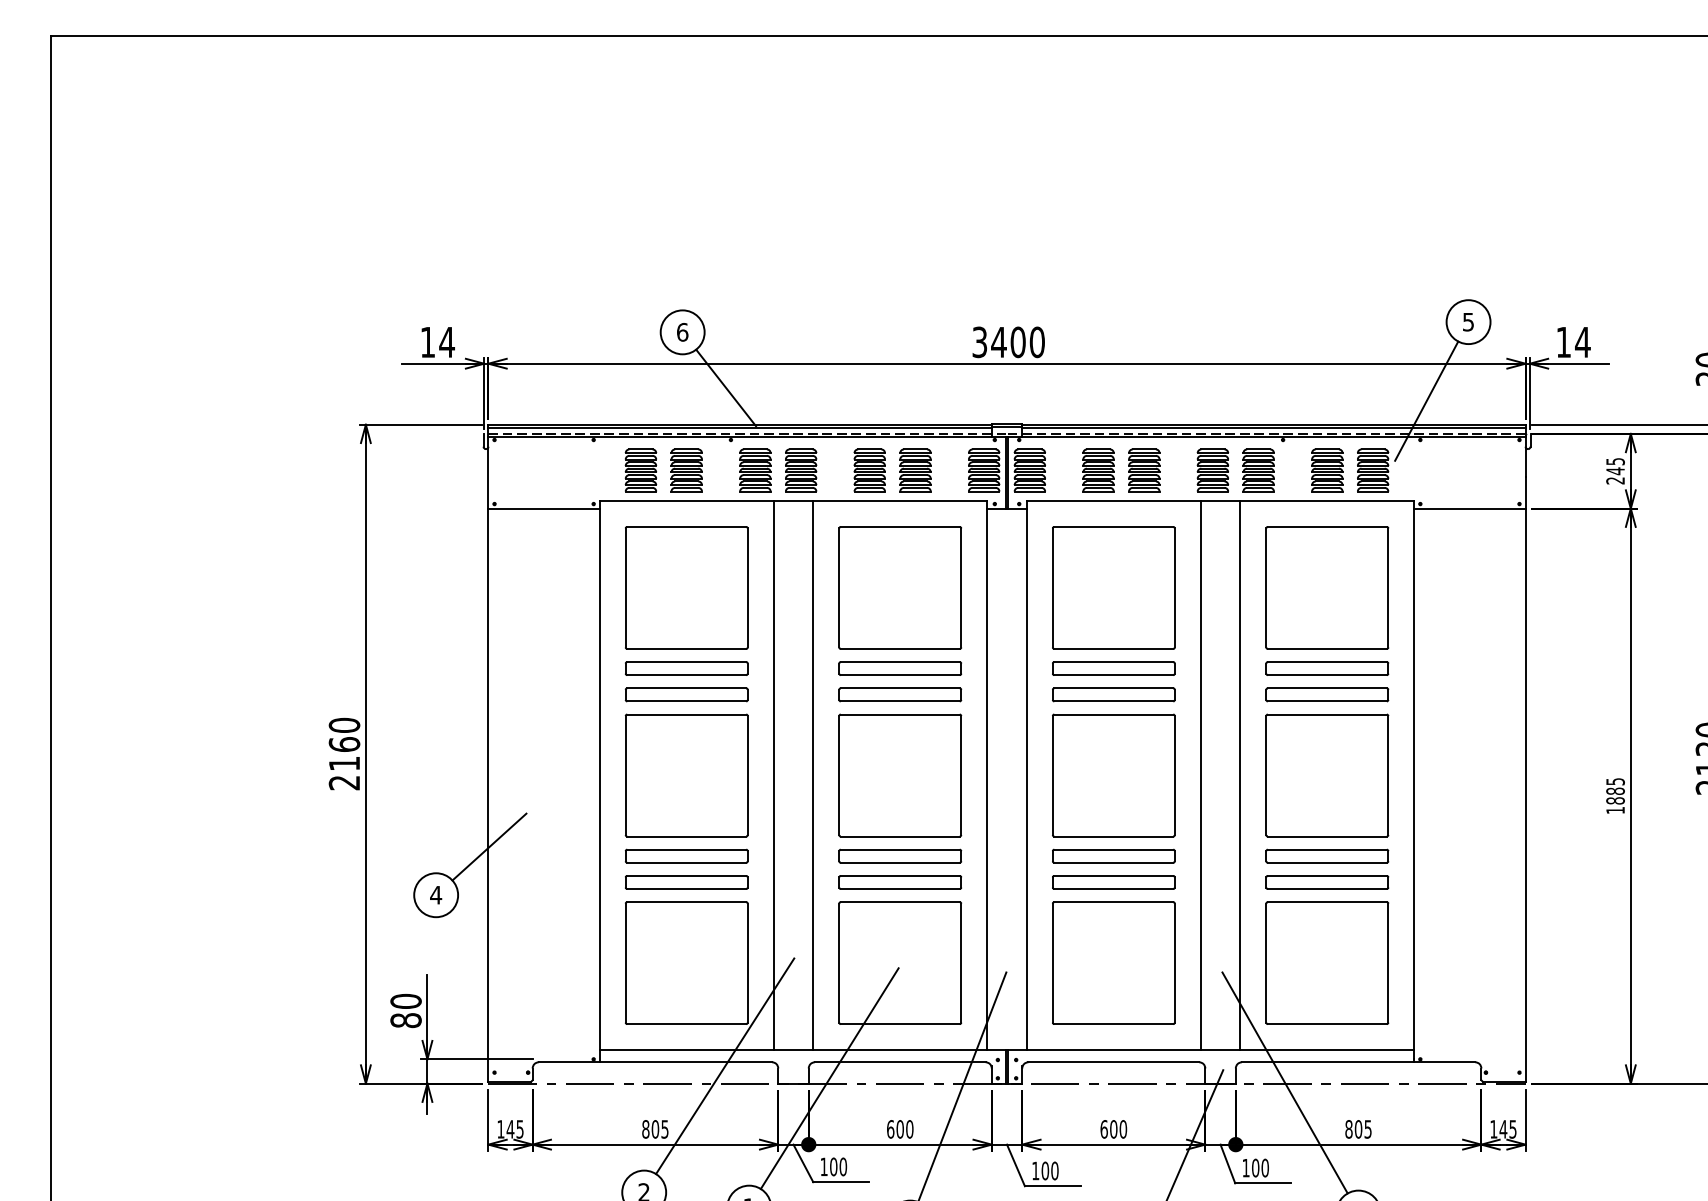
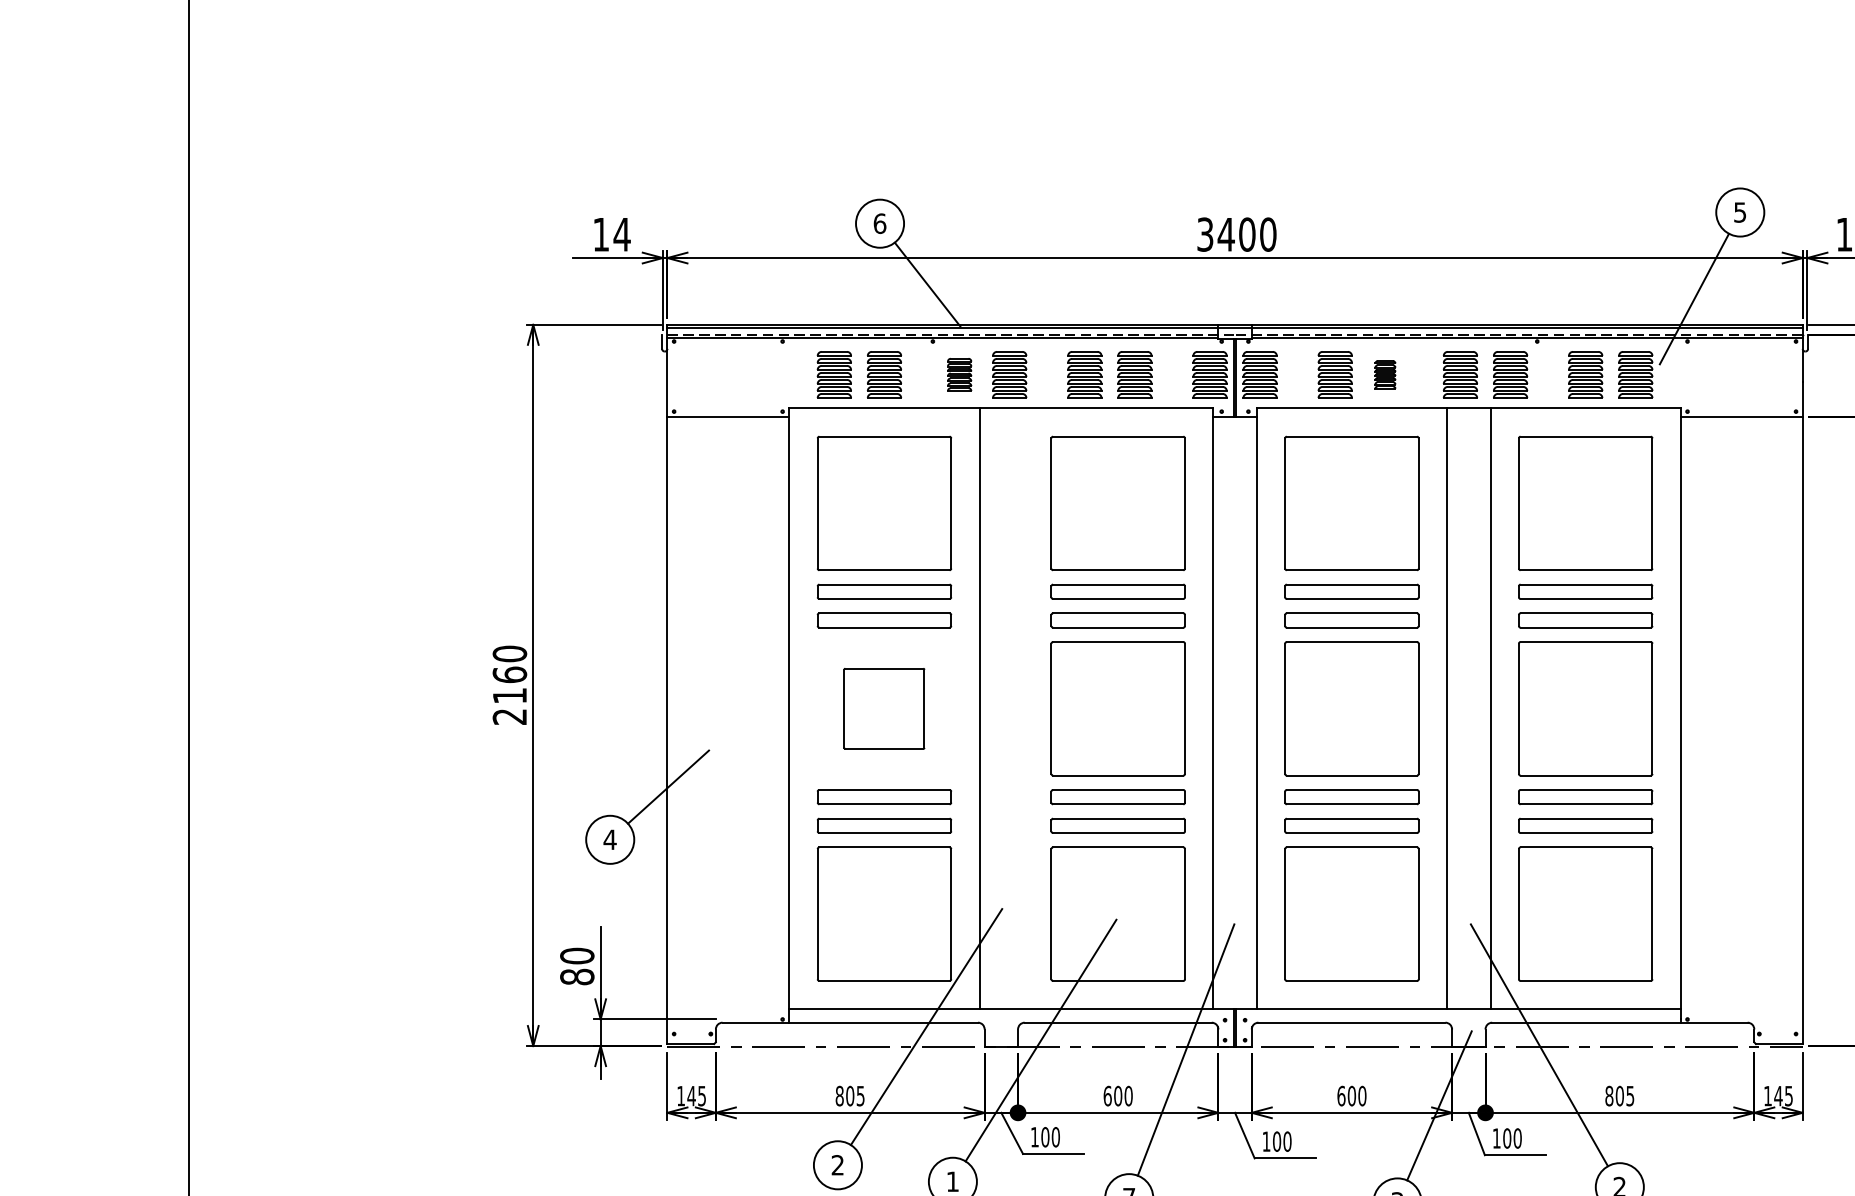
part: (755, 470) -> (959, 374), size x0.7
part: (1144, 470) -> (1385, 374), size x0.6
part: (686, 775) -> (884, 708), size x0.6
line: (813, 775) -> (1023, 708), removed

